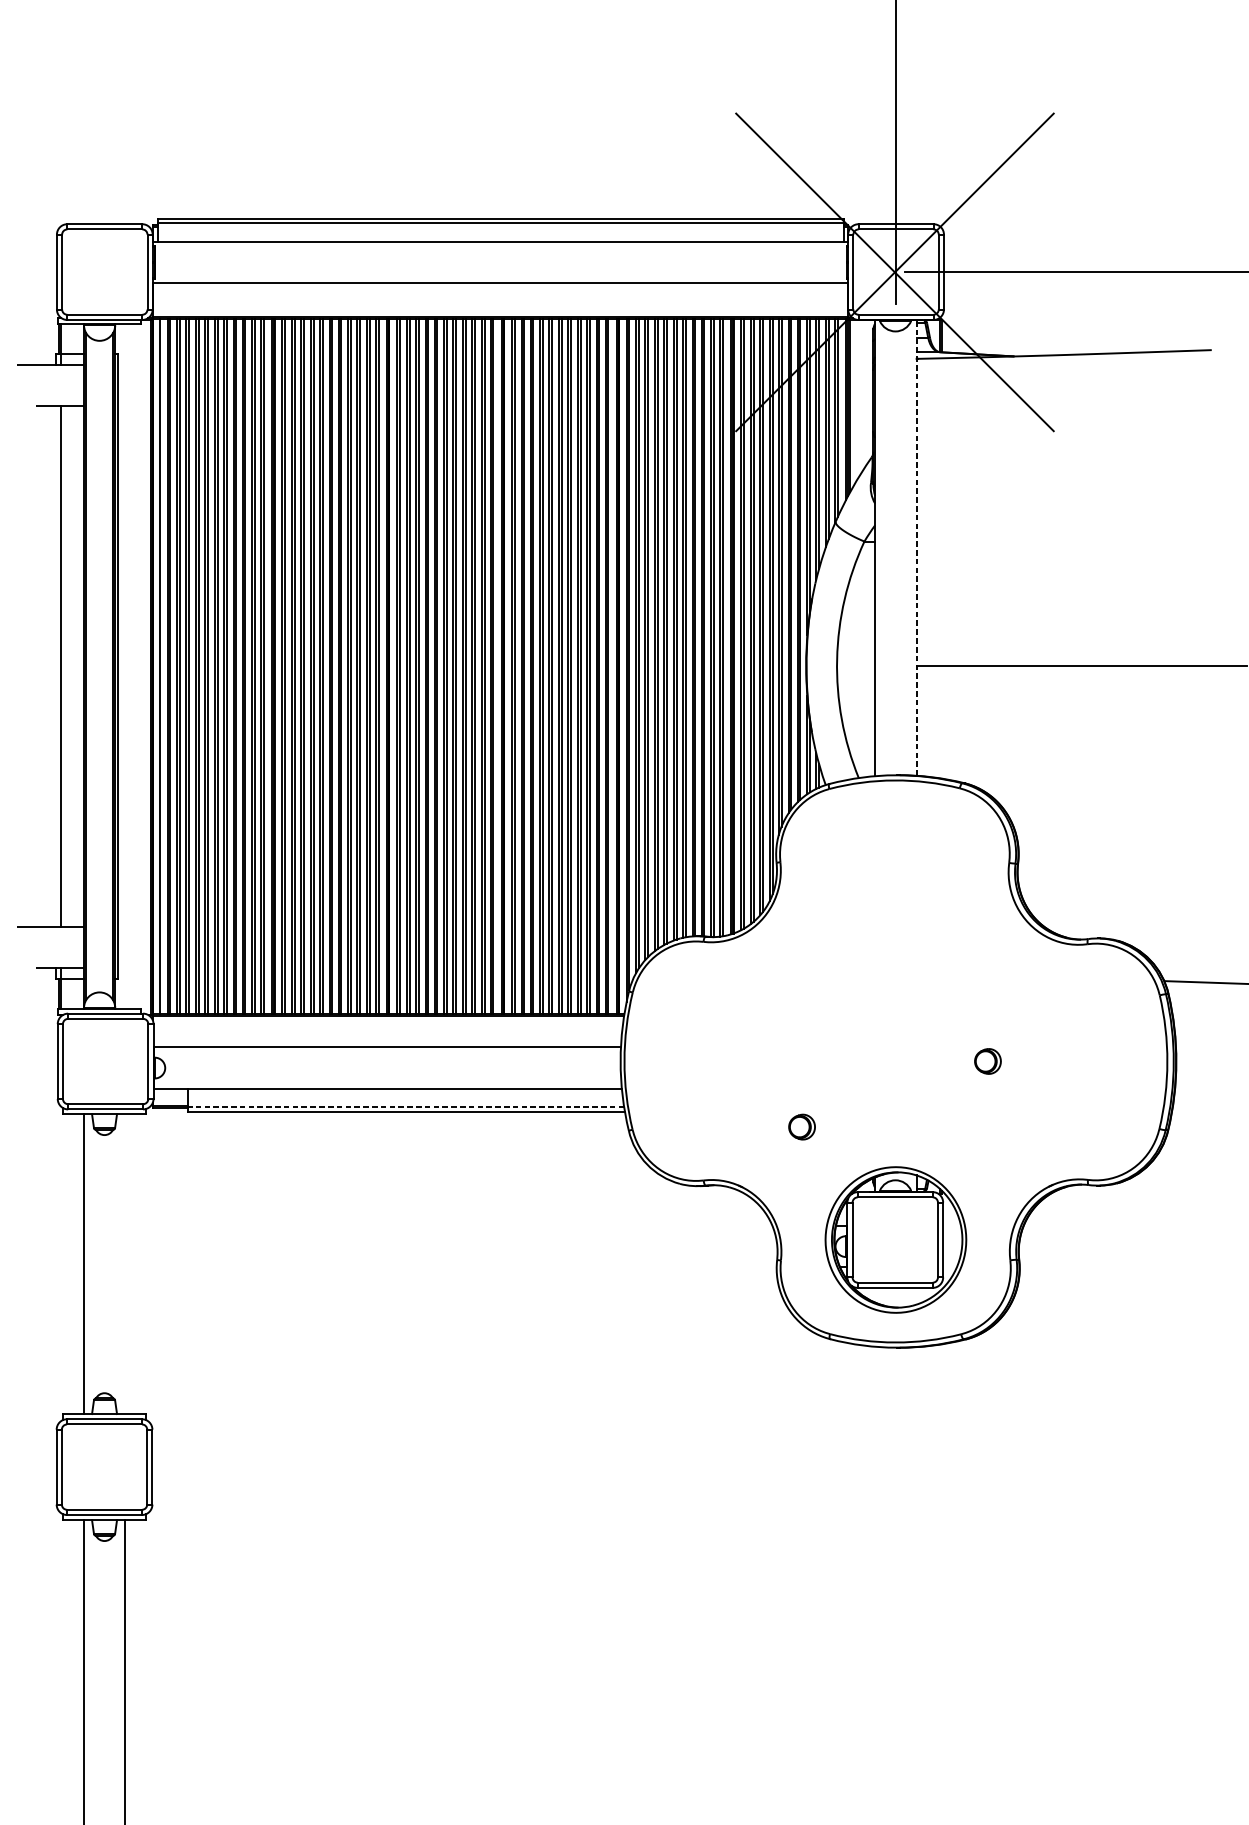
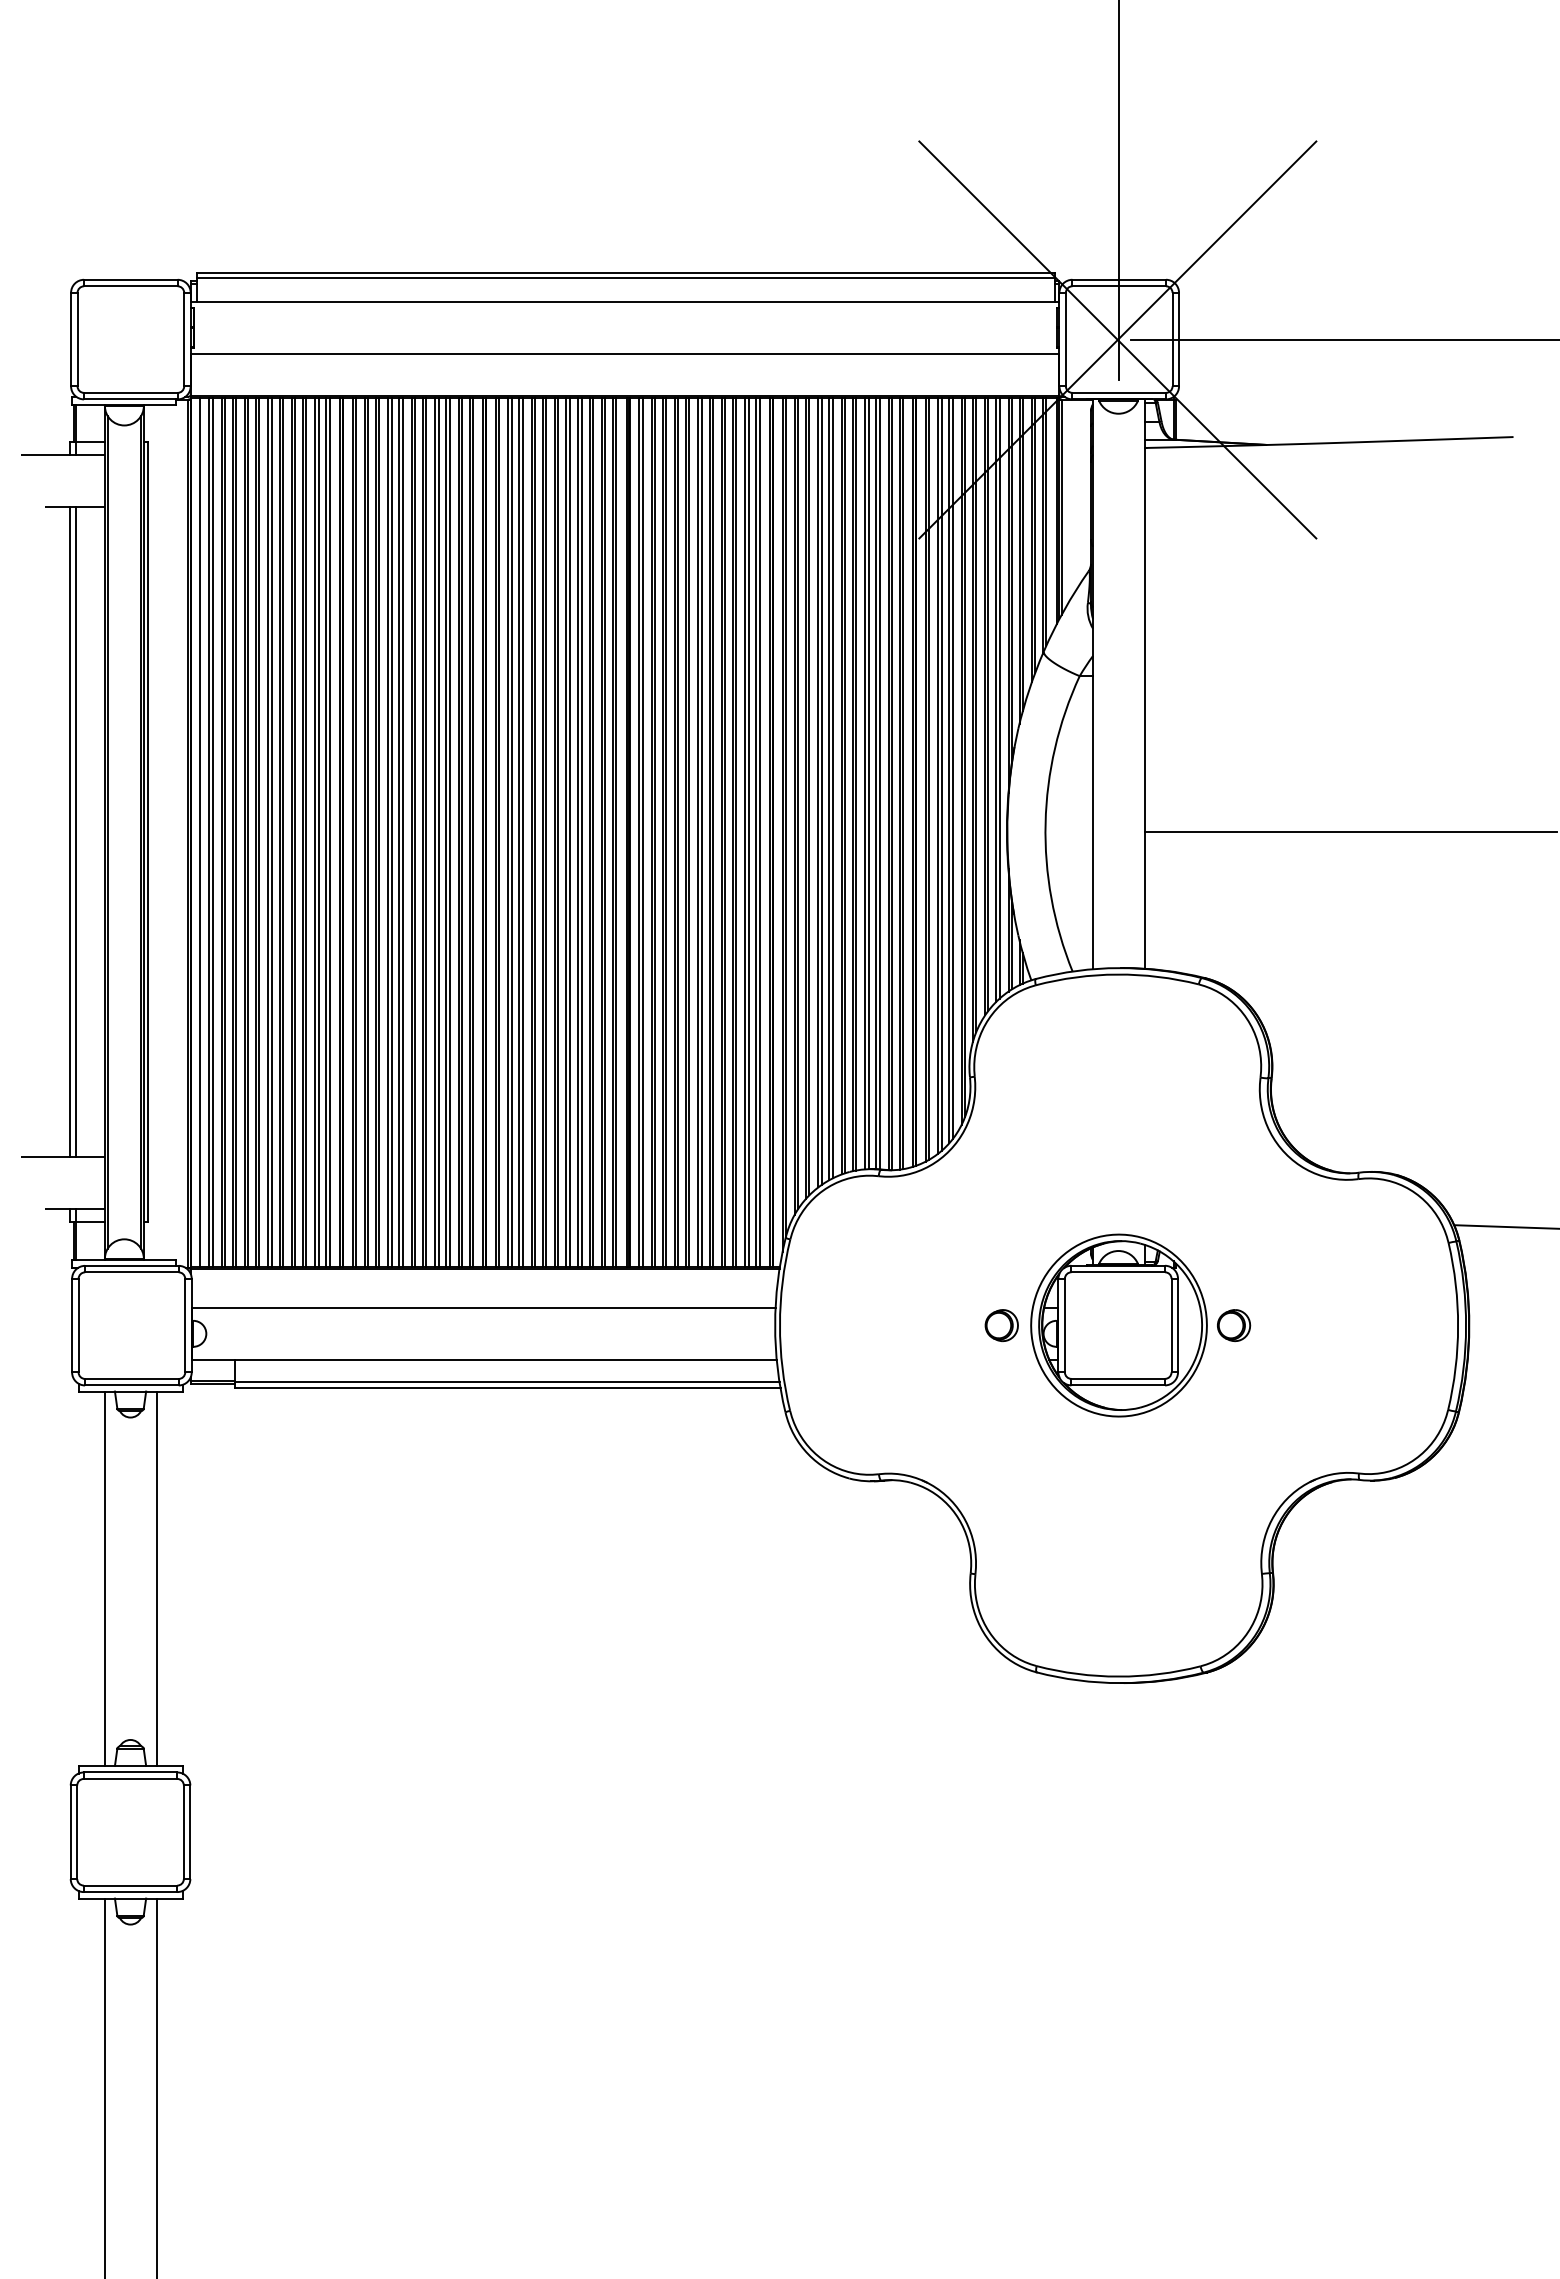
line: (917, 548) -> (1145, 684), dashed -> solid
line: (55, 666) -> (69, 832), added
line: (405, 1106) -> (506, 1381), dashed -> solid
part: (801, 1127) -> (1001, 1325), moved
part: (895, 1239) -> (1118, 1325), moved
line: (125, 1263) -> (156, 1578), added

